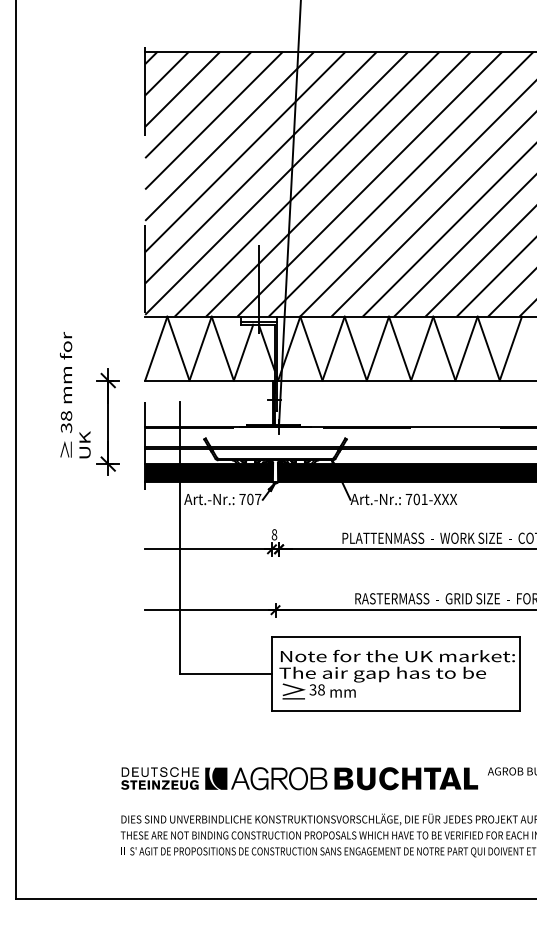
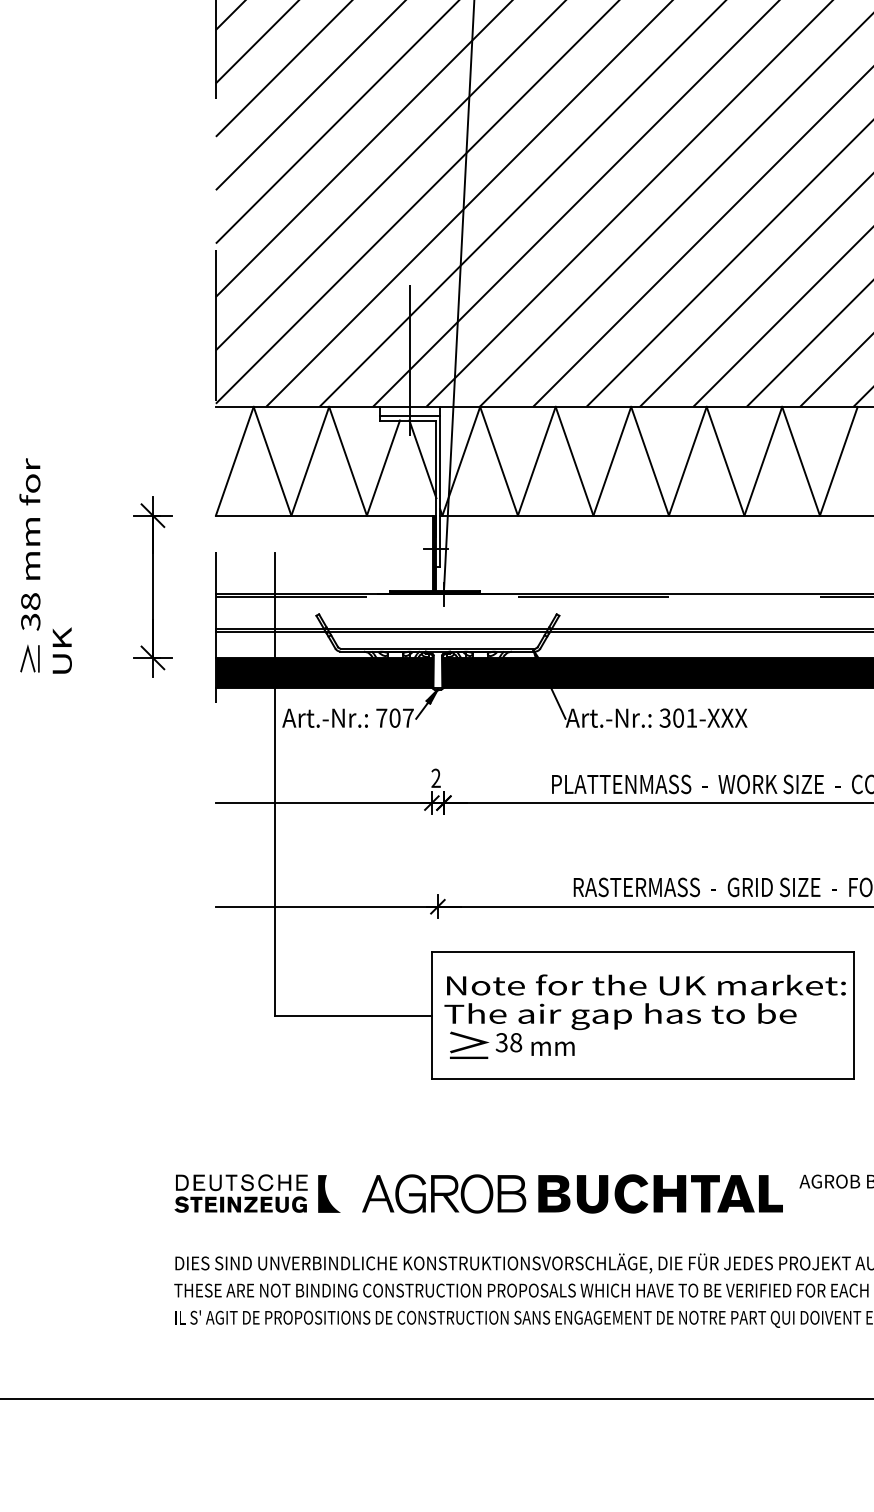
text: (74, 395) -> (44, 566), moved
text: (408, 499) -> (664, 718), 701-XXX -> 301-XXX
text: (274, 534) -> (436, 777), 8 -> 2
fill: (219, 778) -> (342, 1193), removed

